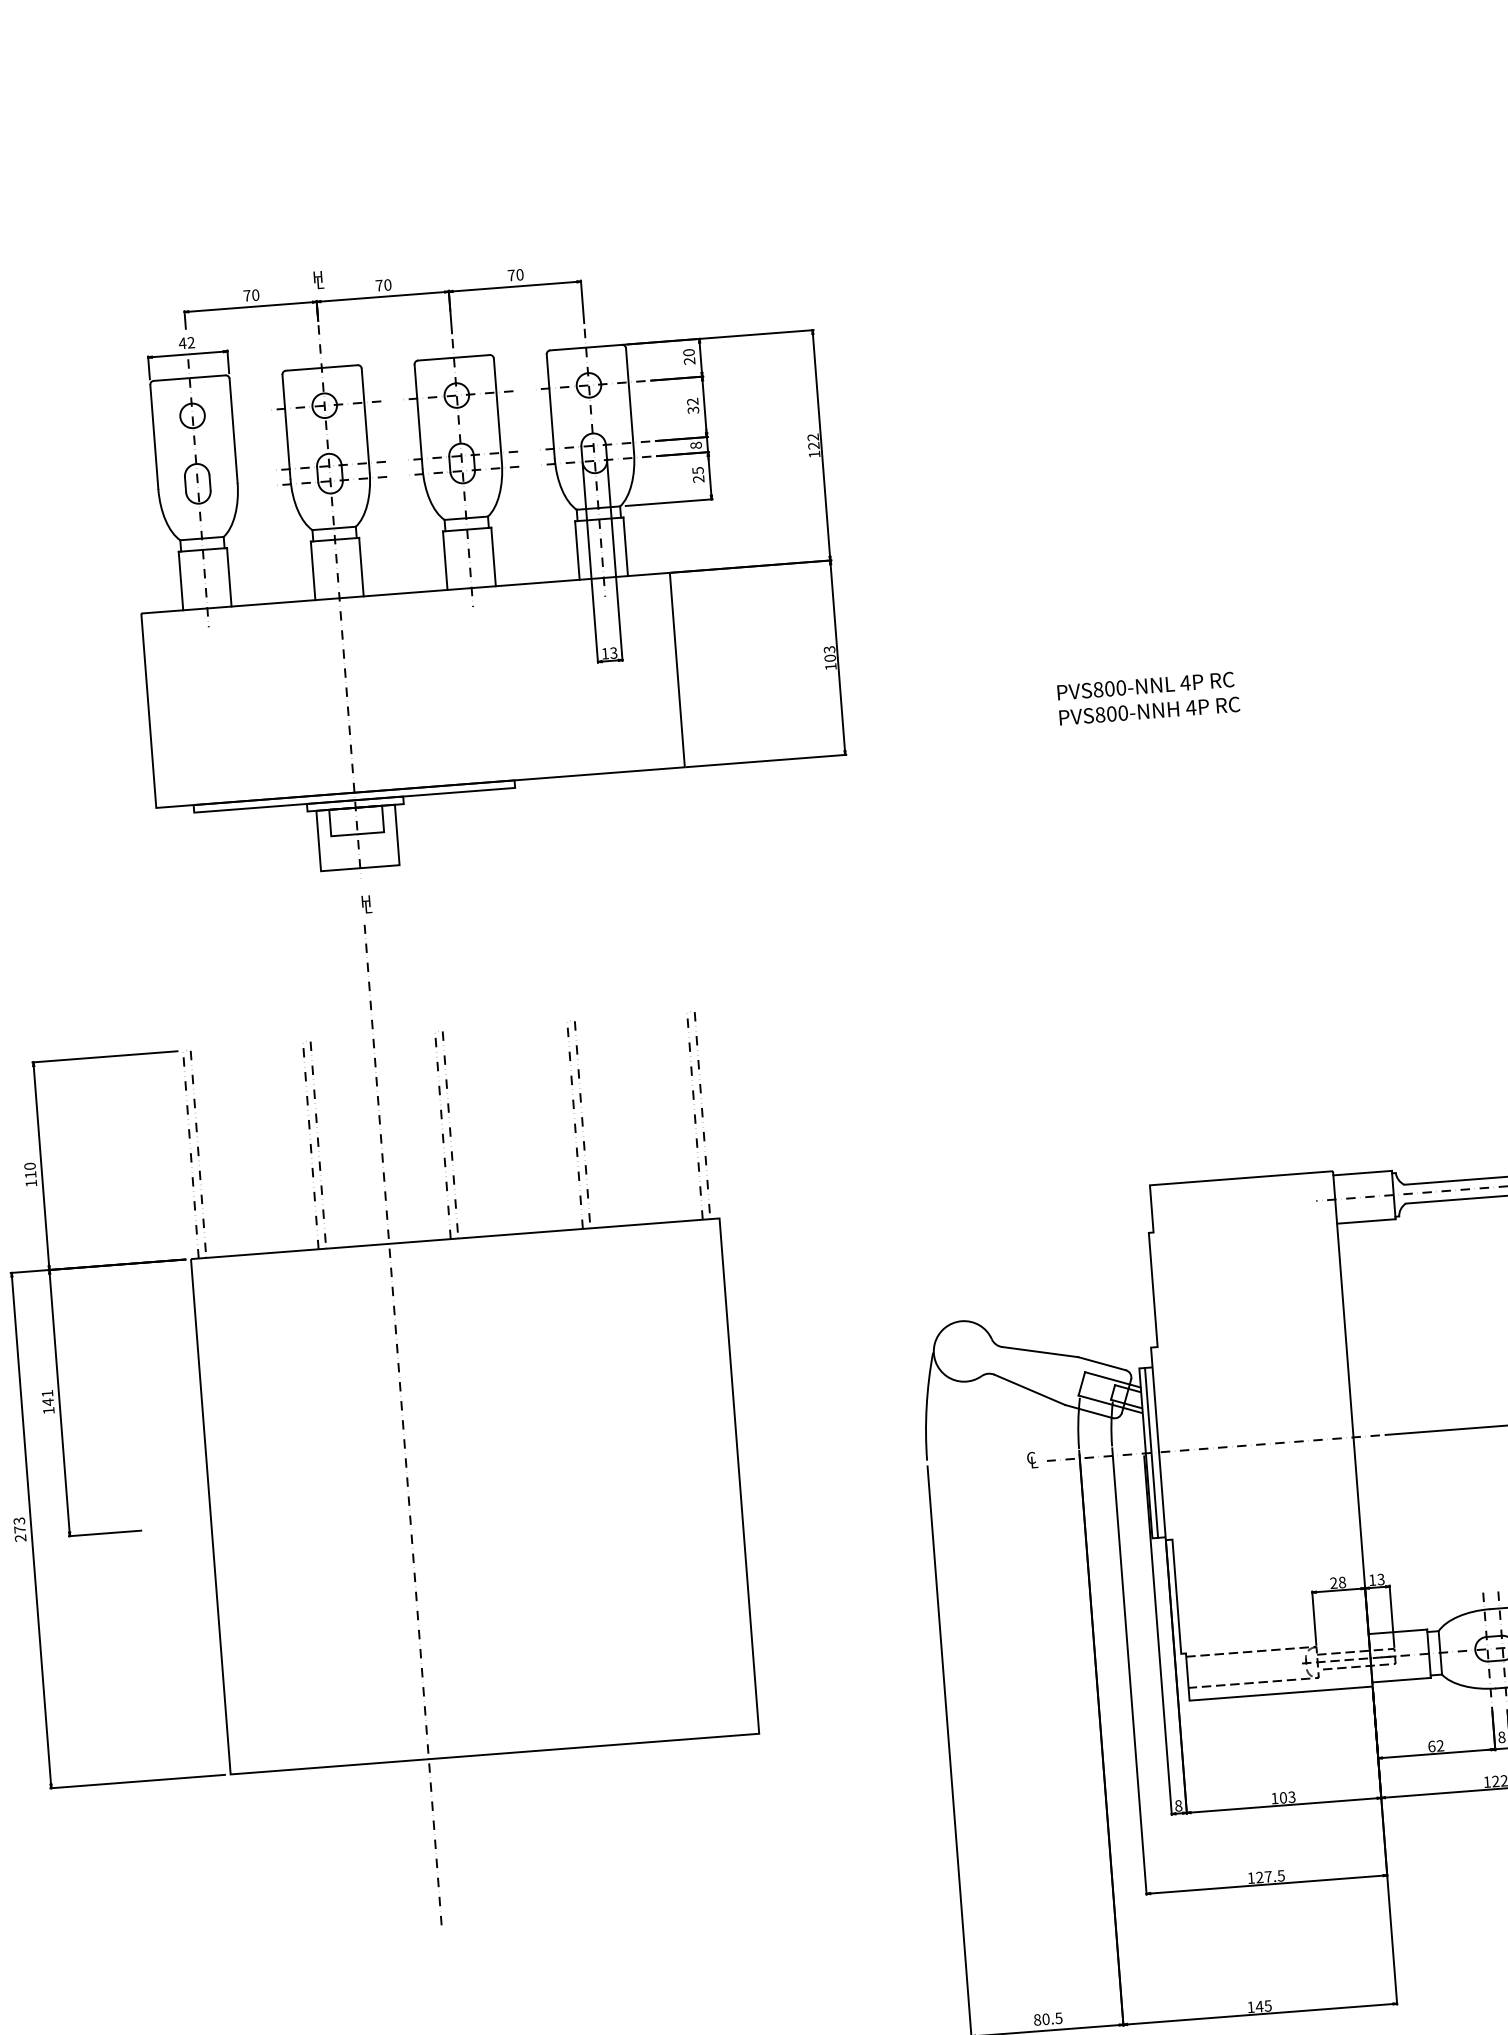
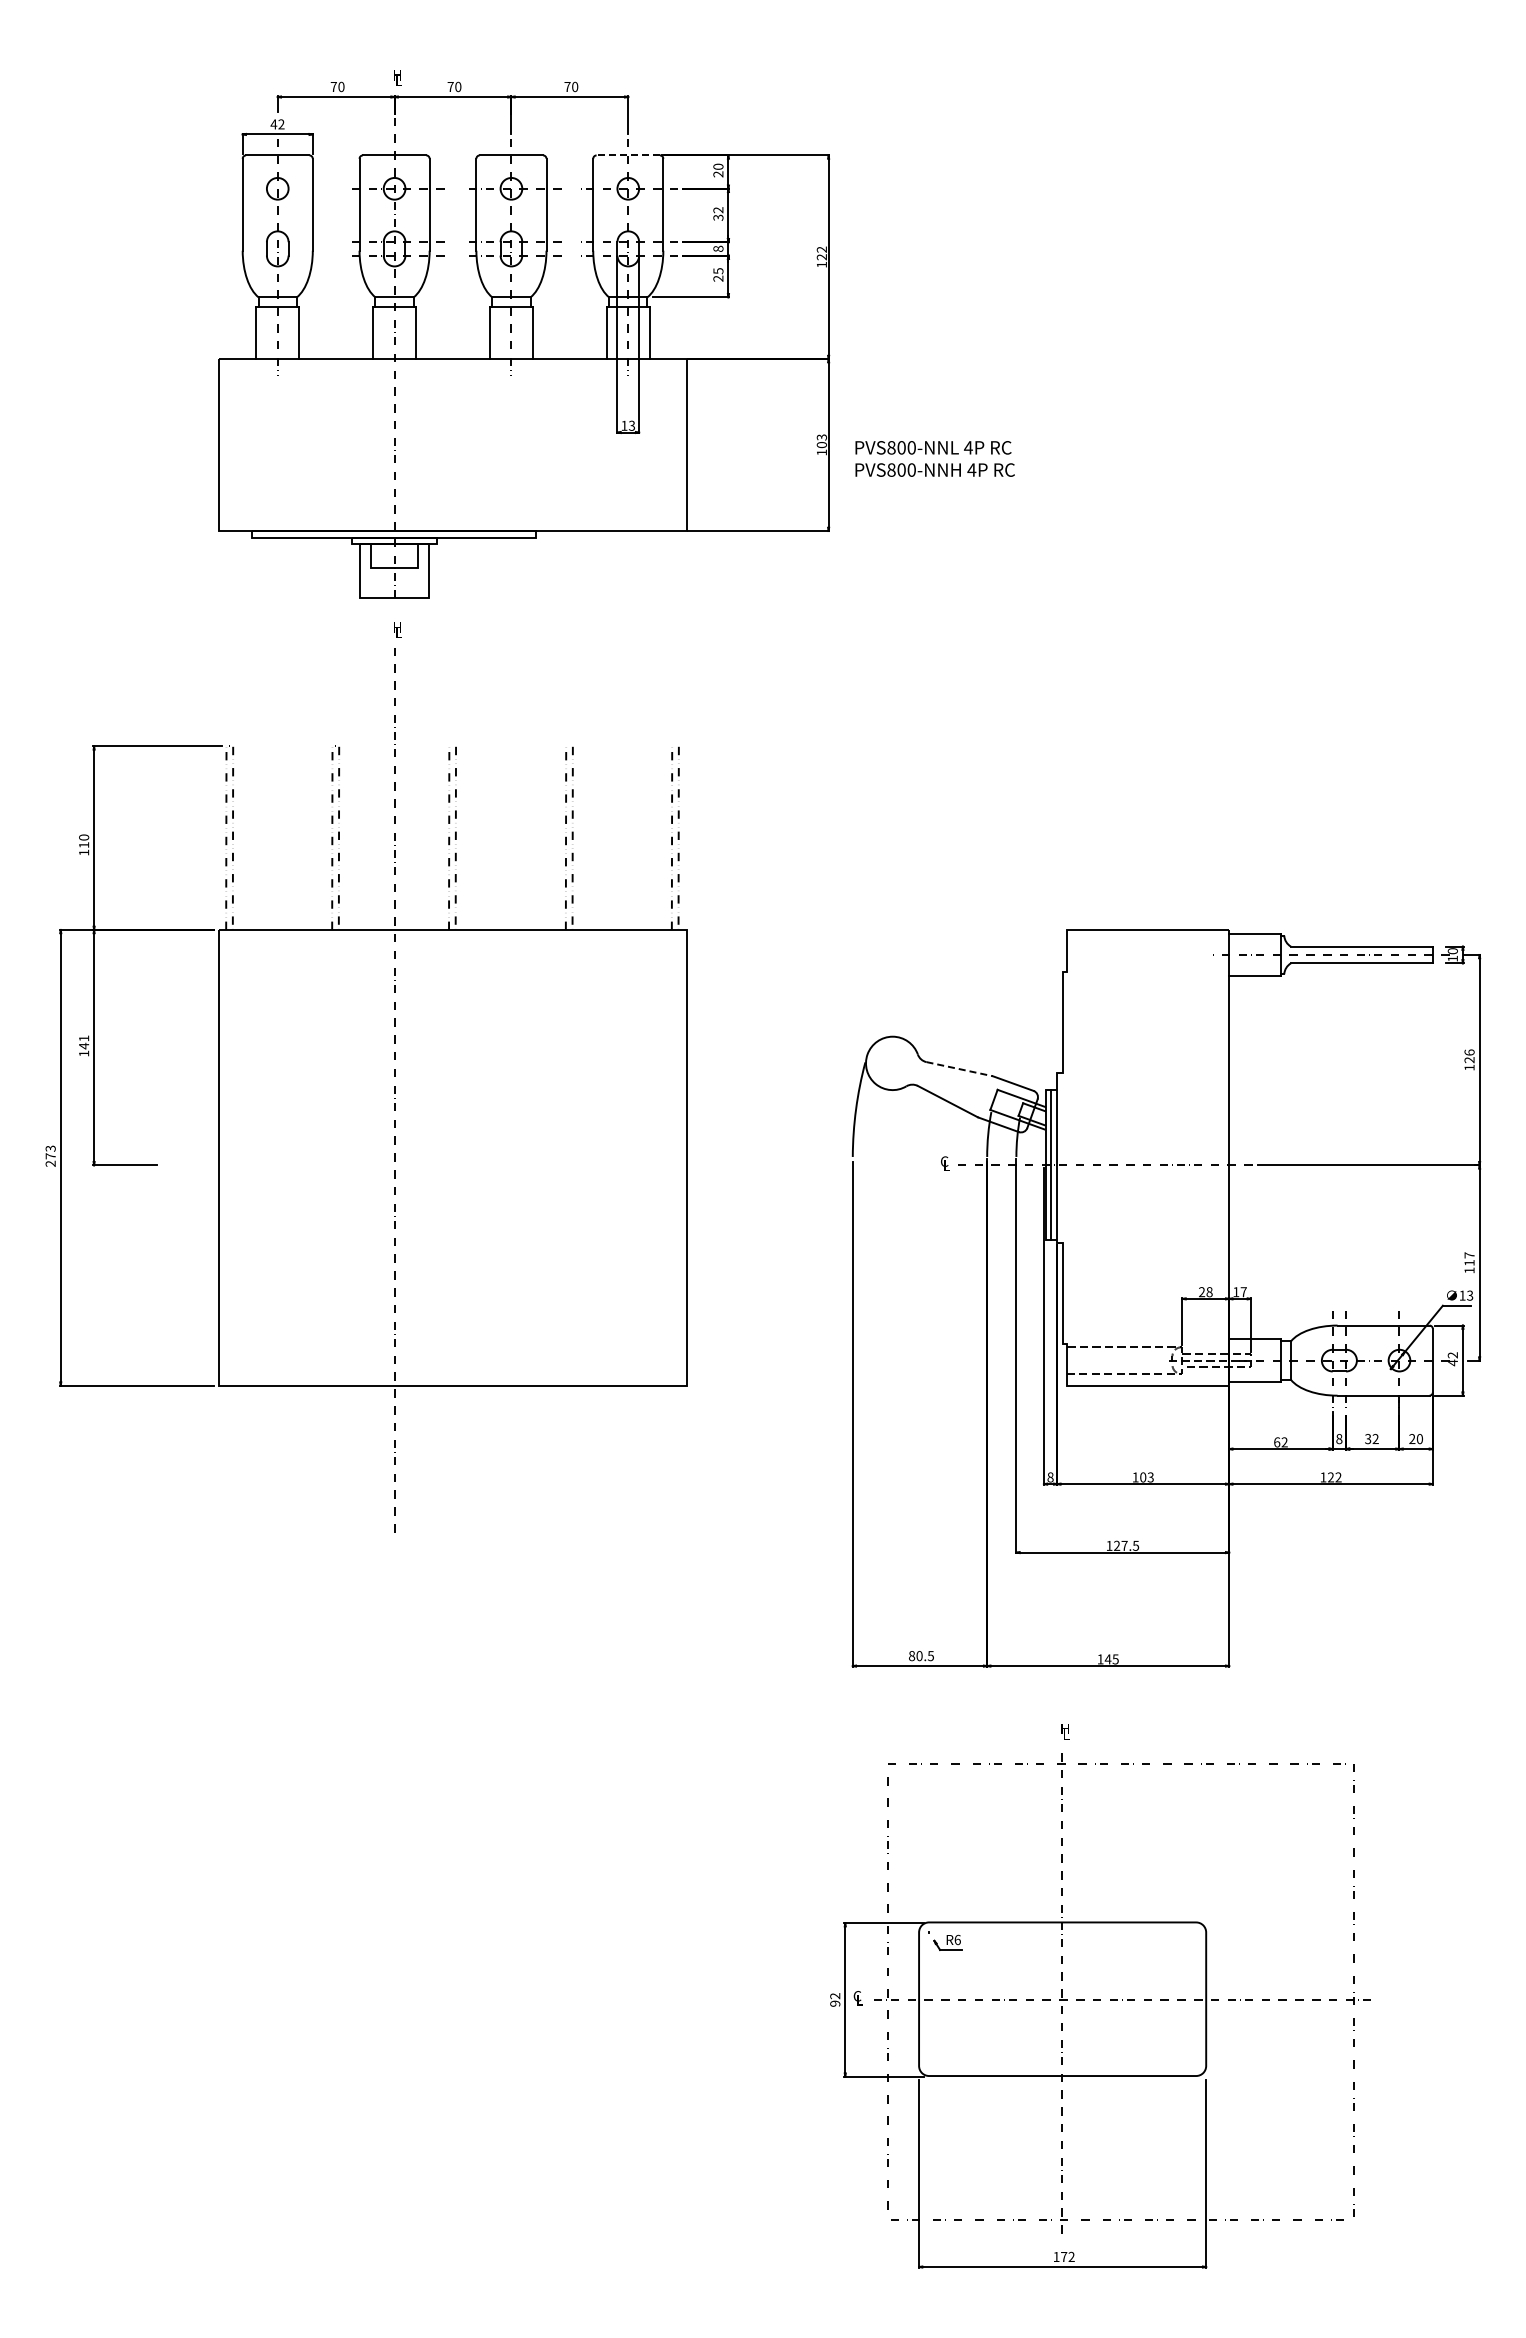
line: (586, 347) -> (628, 155), solid -> dashed
text: (1147, 698) -> (934, 458), moved
line: (1040, 1352) -> (959, 1069), solid -> dashed
text: (1380, 1579) -> (1243, 1292), 13 -> 17

